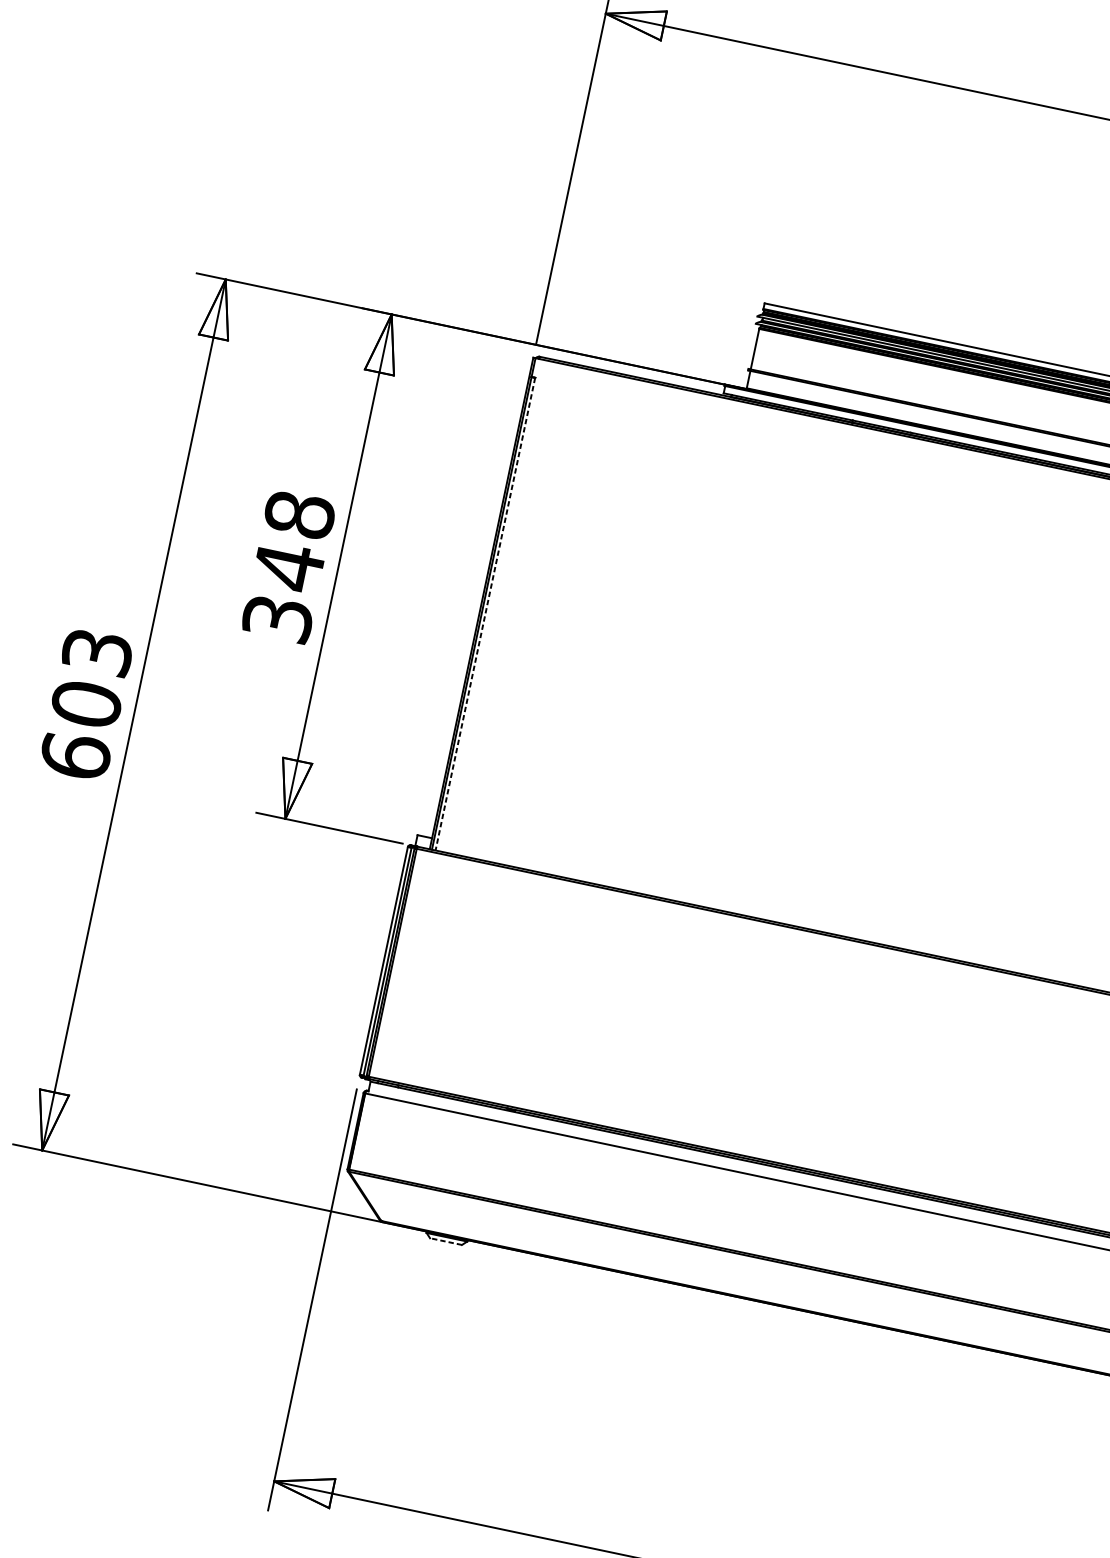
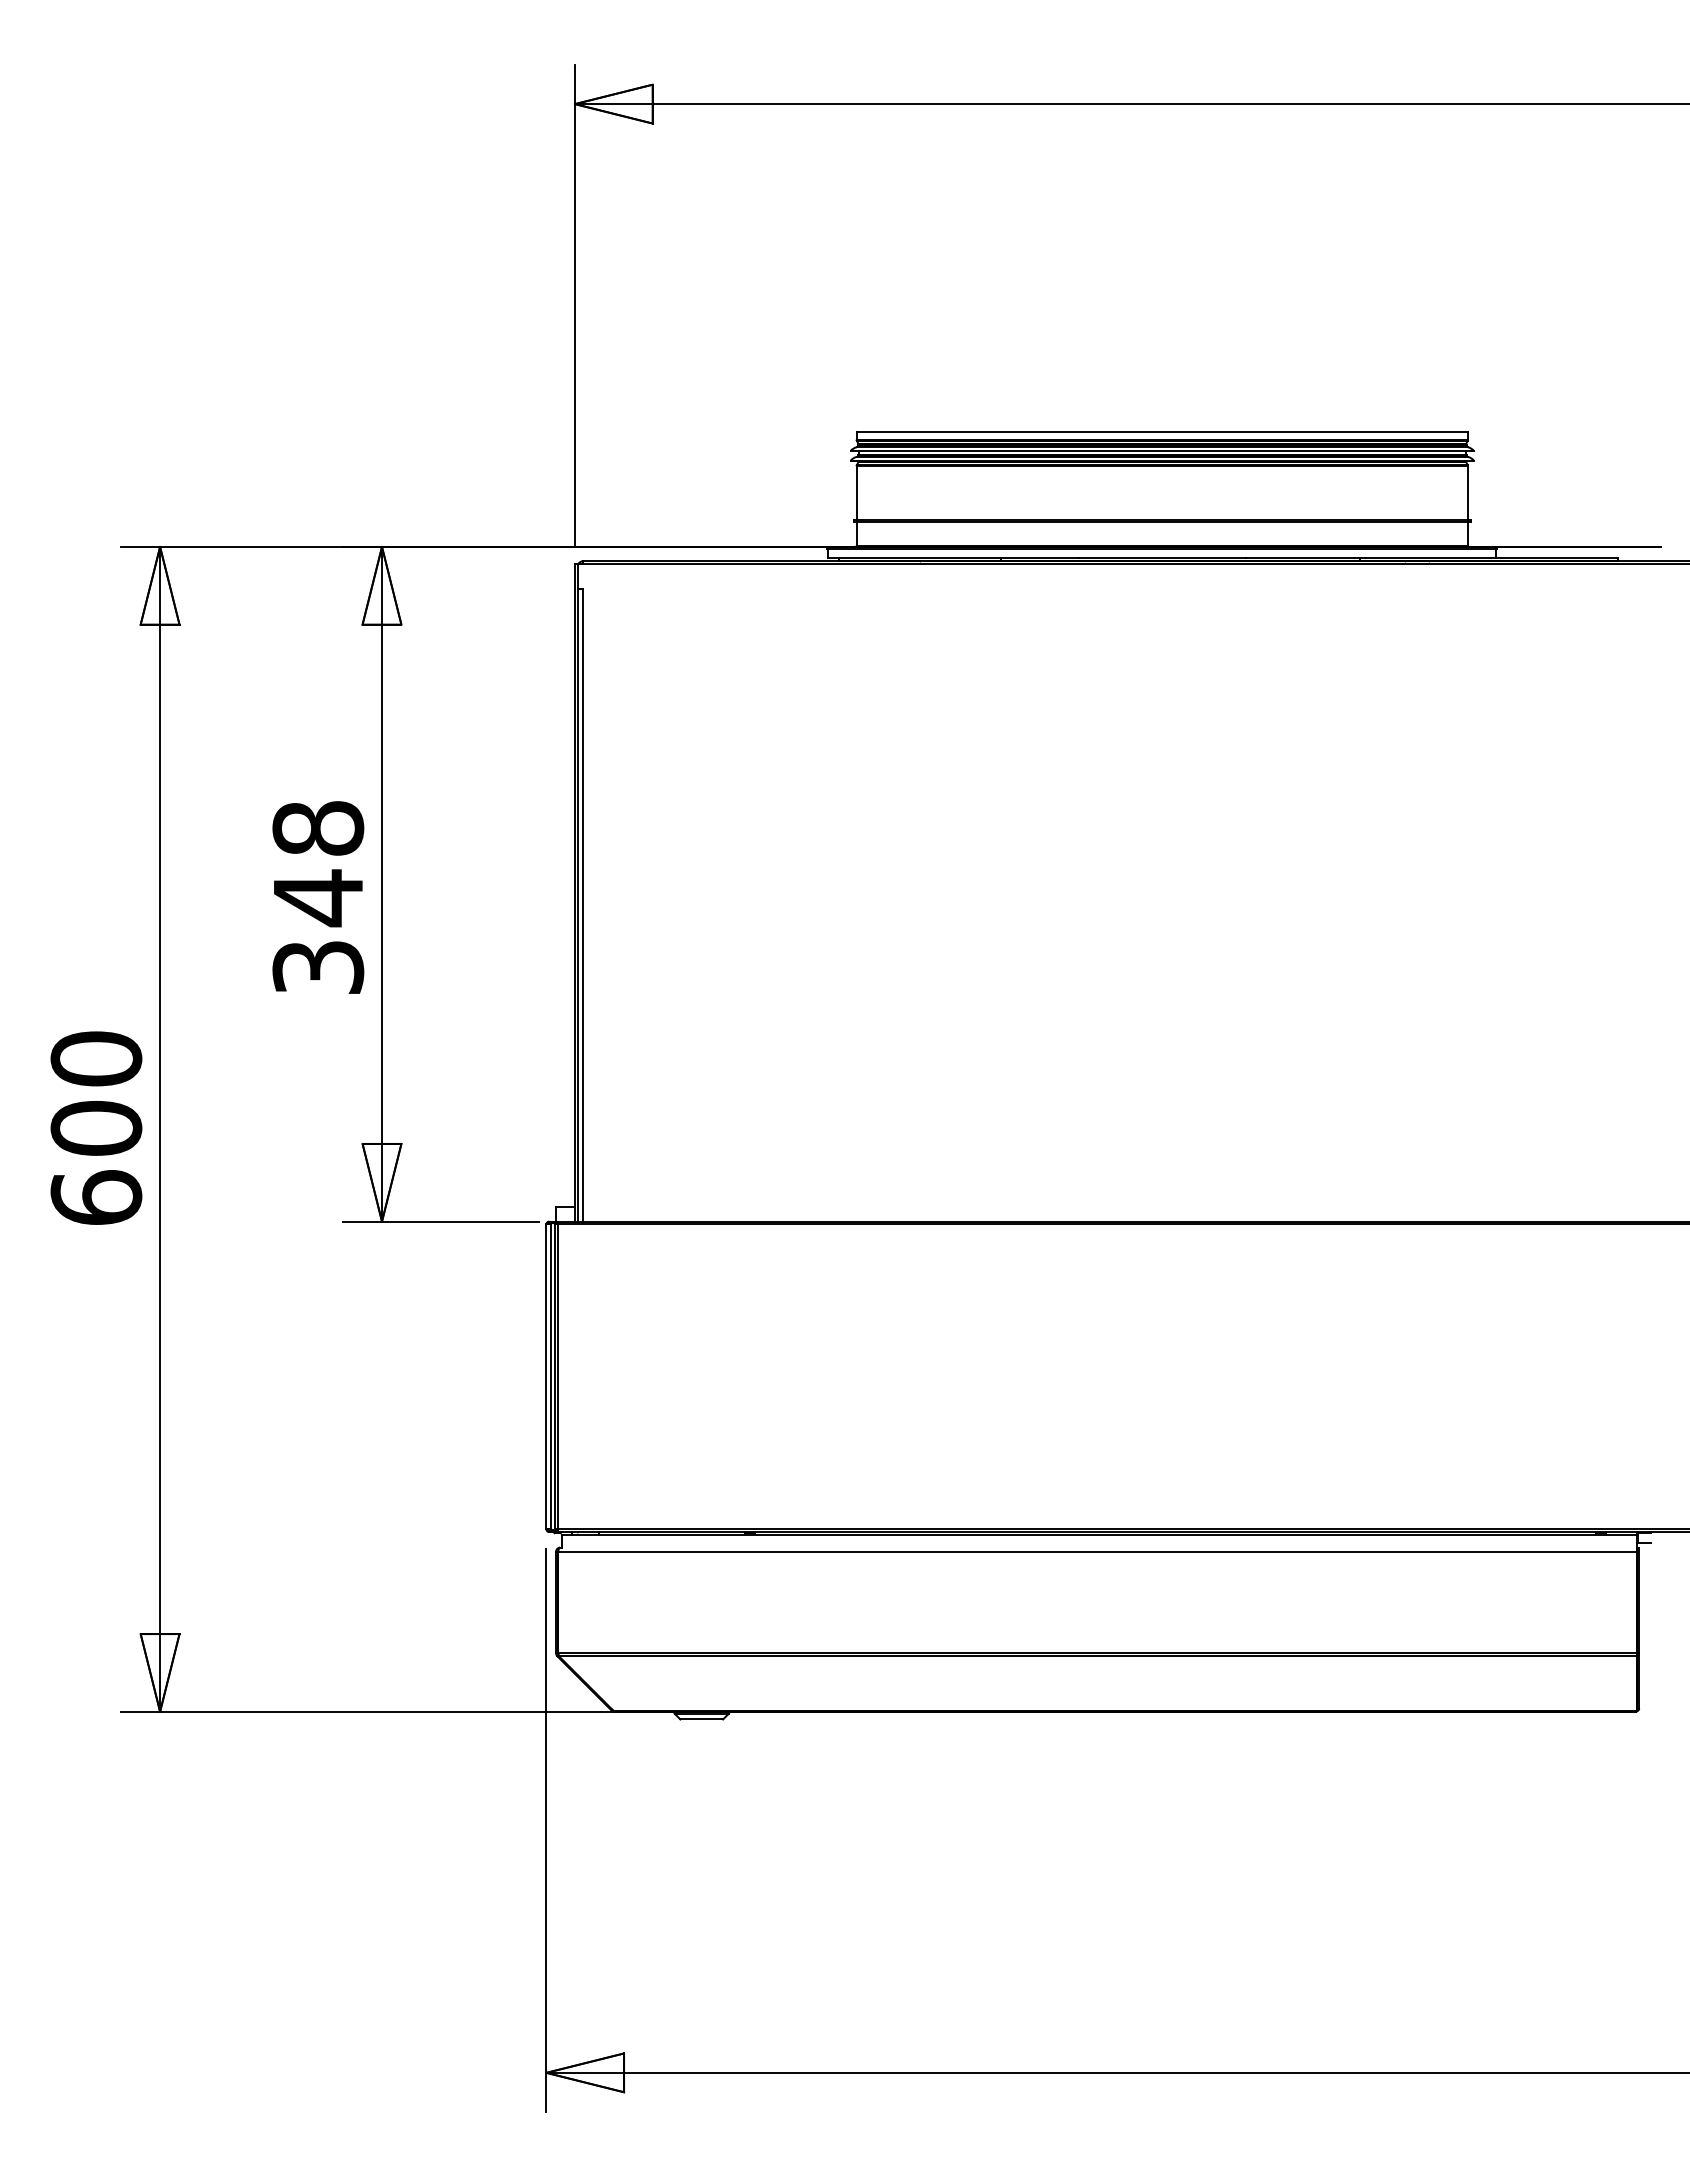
line: (485, 614) -> (582, 905), dashed -> solid
text: (97, 651) -> (96, 1058), 603 -> 600
line: (445, 1241) -> (701, 1719), dashed -> solid

